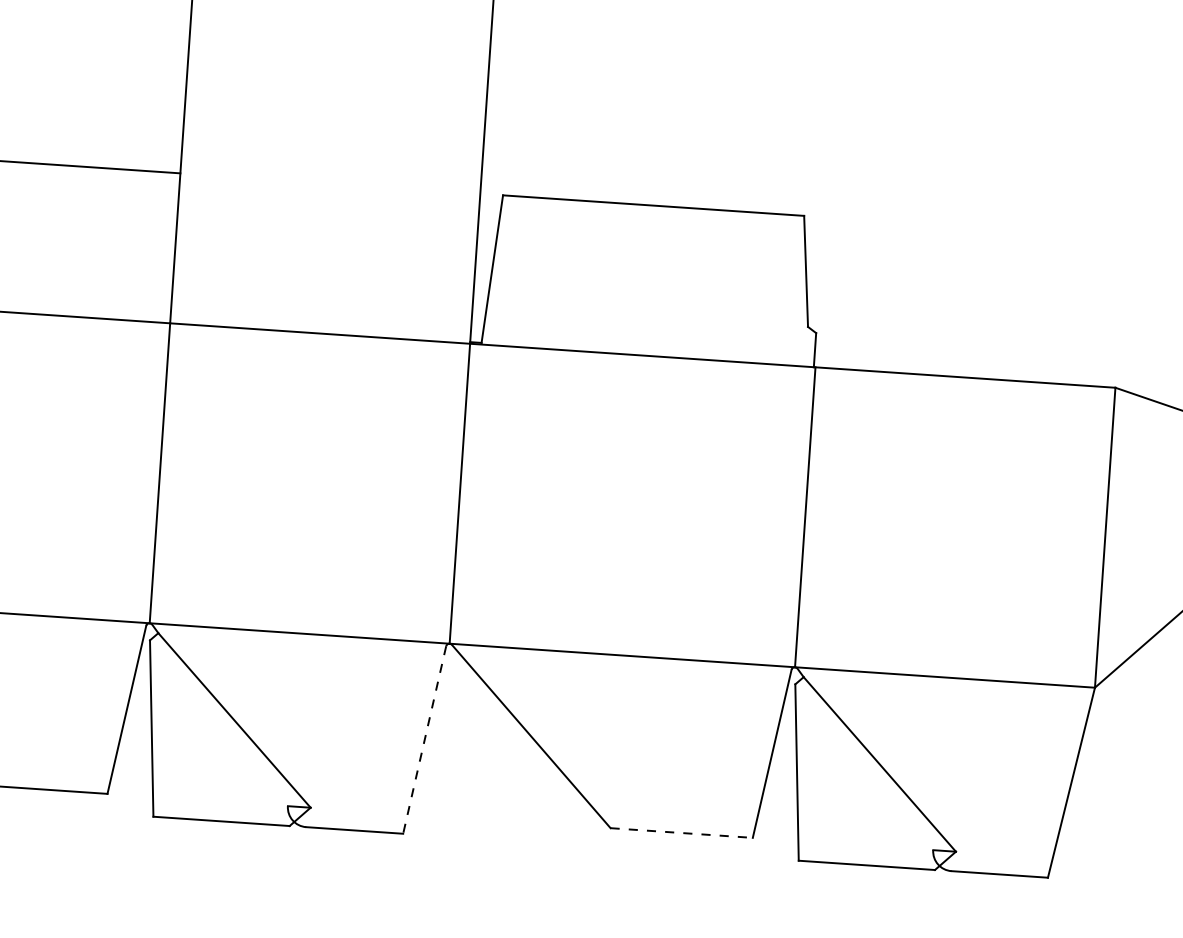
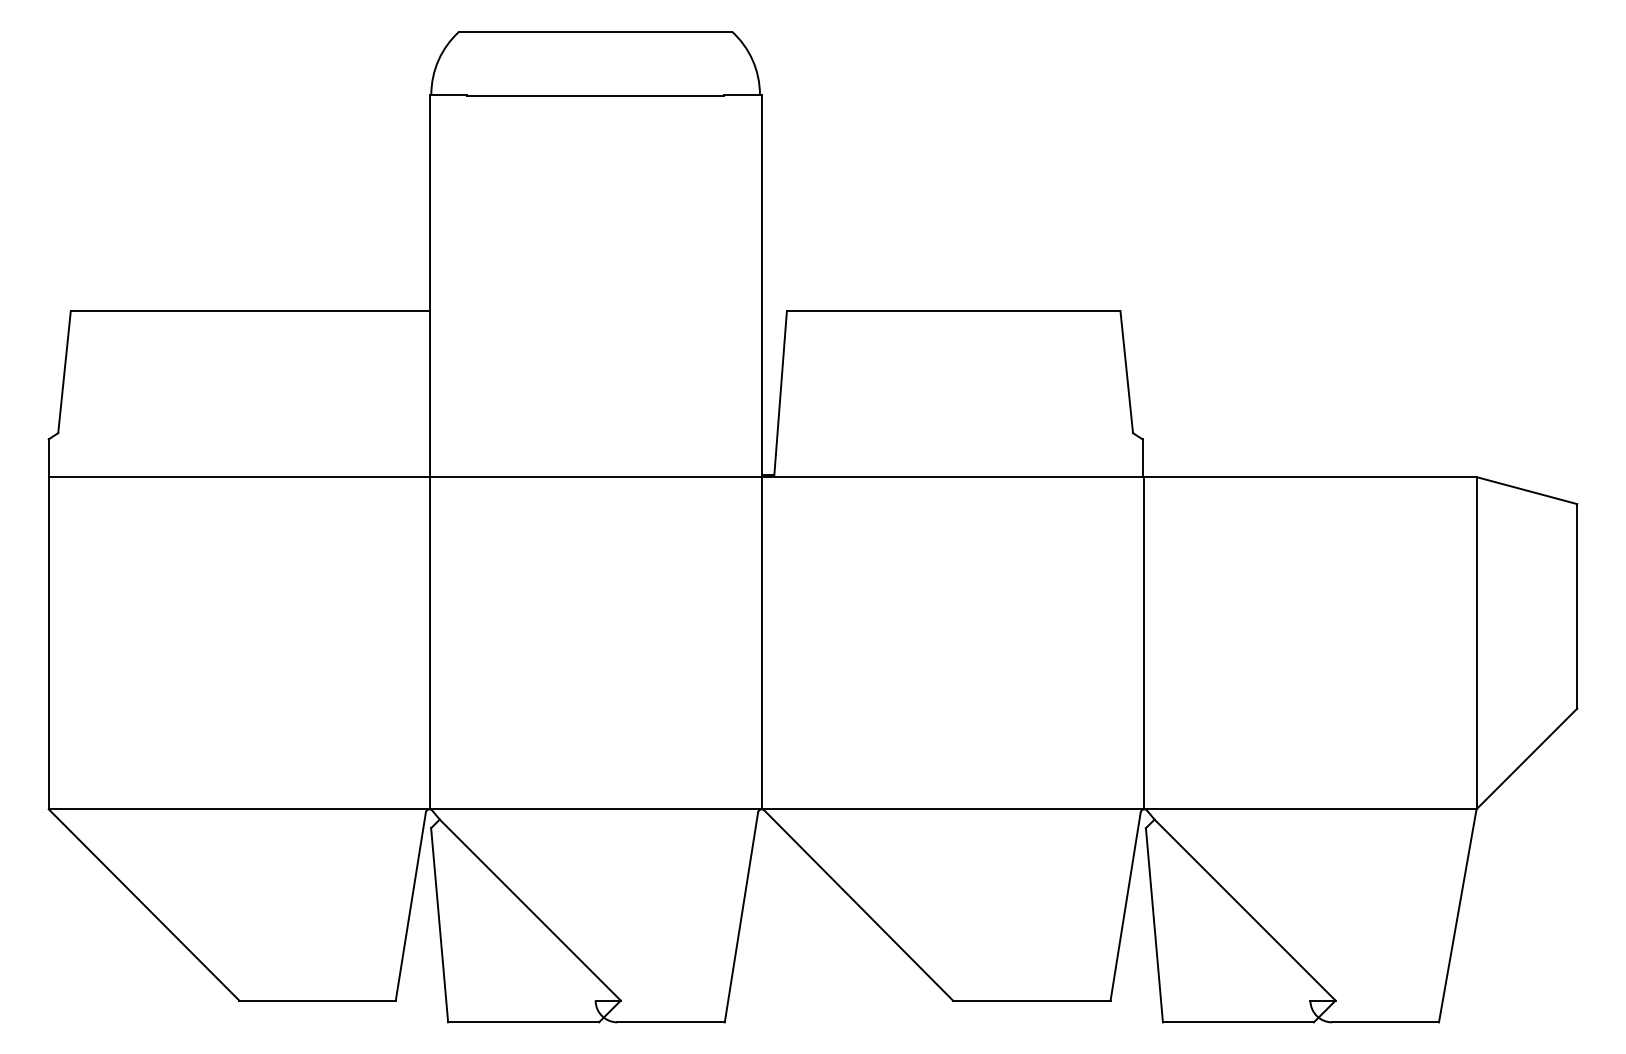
line: (424, 740) -> (741, 917), dashed -> solid
line: (681, 832) -> (1031, 1000), dashed -> solid

